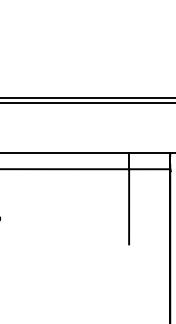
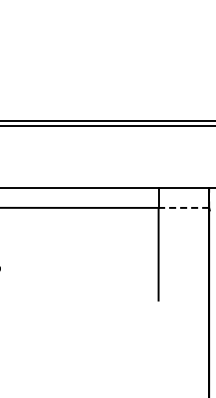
line: (149, 168) -> (183, 207), solid -> dashed

